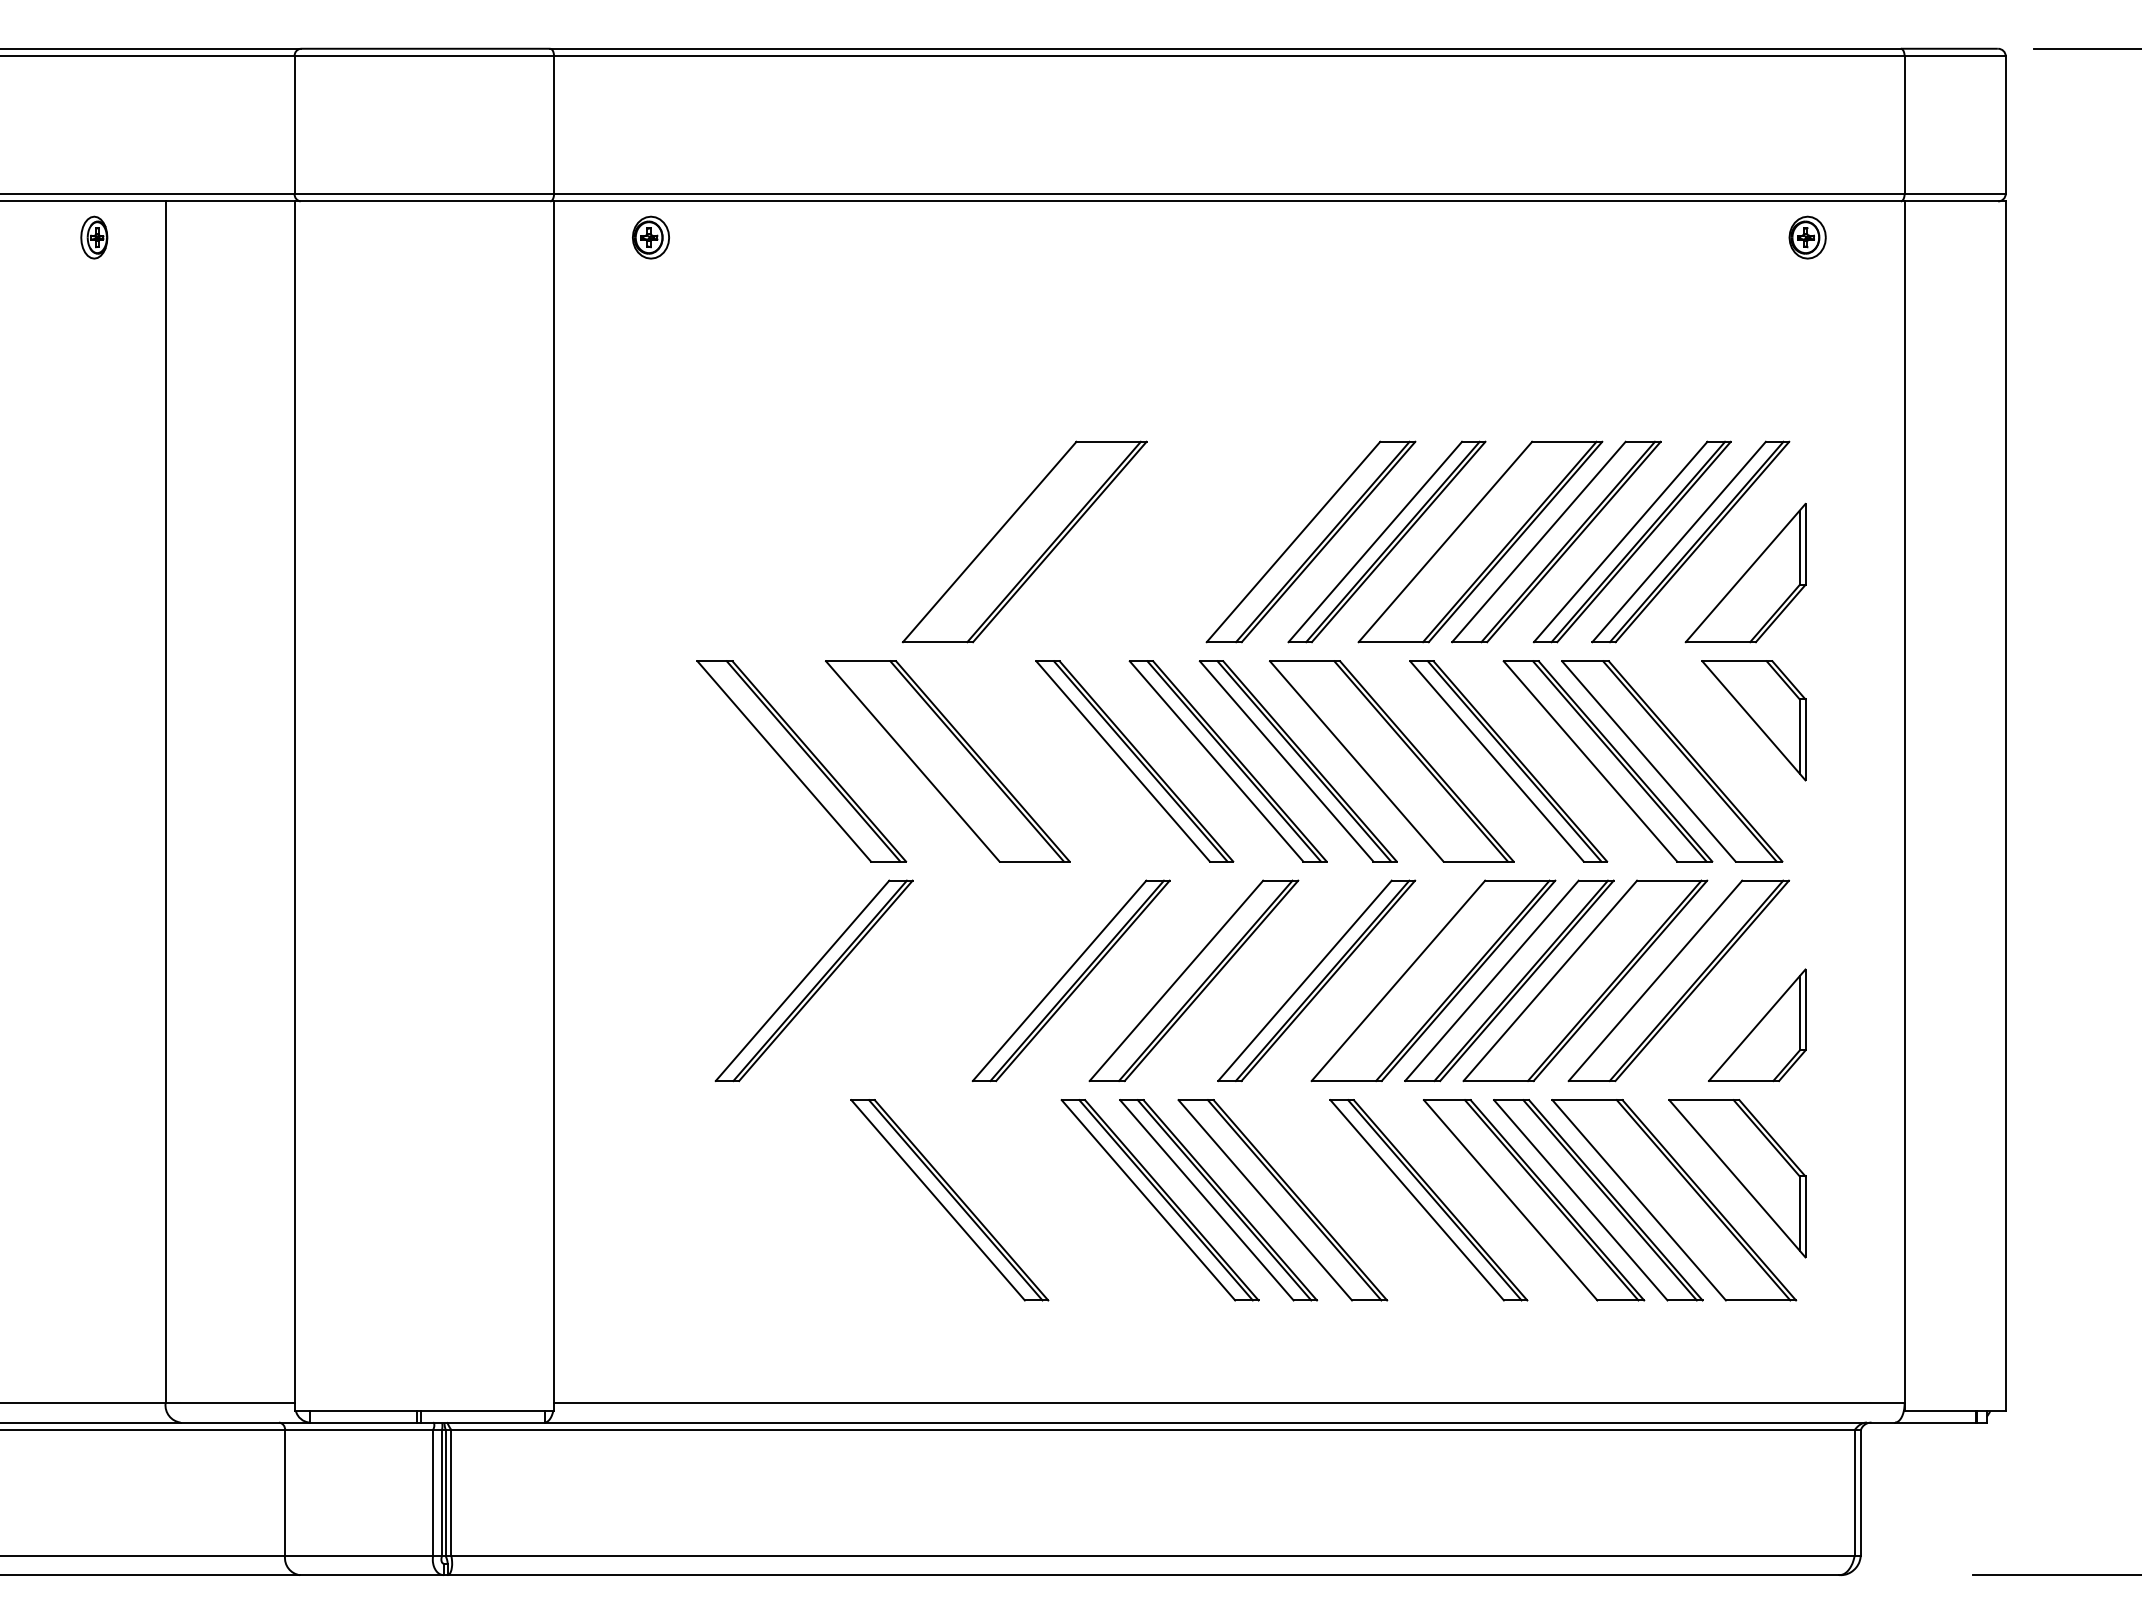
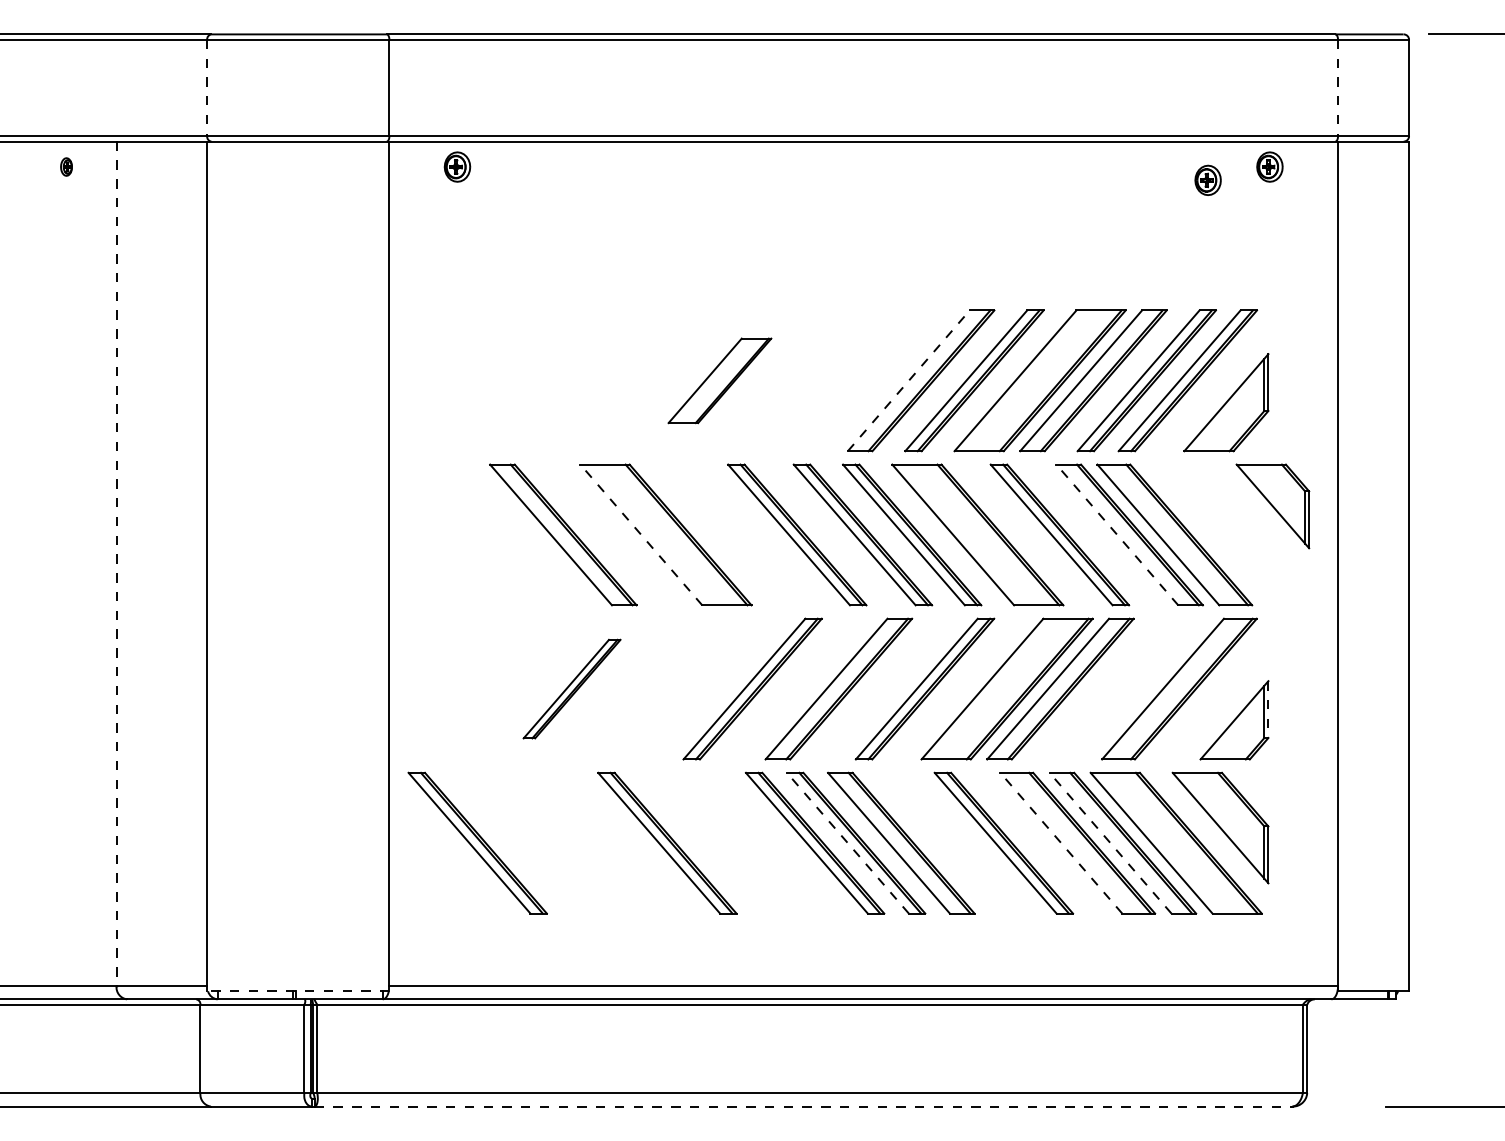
line: (294, 125) -> (207, 88), solid -> dashed
line: (1904, 125) -> (1337, 88), solid -> dashed
part: (94, 237) -> (66, 166), size x0.6
part: (1719, 256) -> (1208, 180), added
part: (1024, 541) -> (719, 380), size x0.6
line: (1293, 542) -> (908, 381), solid -> dashed
part: (1753, 720) -> (1272, 506), moved
line: (912, 761) -> (641, 535), solid -> dashed
line: (1590, 761) -> (1117, 535), solid -> dashed
line: (165, 802) -> (116, 563), solid -> dashed
part: (813, 980) -> (571, 688), size x0.7
part: (1585, 980) -> (1113, 688), removed
line: (1805, 1010) -> (1268, 709), solid -> dashed
part: (679, 1200) -> (477, 843), added
line: (1206, 1200) -> (847, 843), solid -> dashed
line: (1510, 1200) -> (1061, 843), solid -> dashed
line: (1580, 1200) -> (1110, 843), solid -> dashed
line: (424, 1411) -> (298, 991), solid -> dashed
line: (1143, 1575) -> (803, 1106), solid -> dashed

